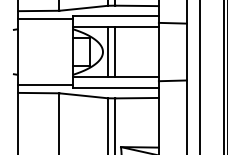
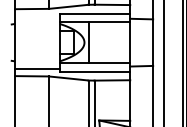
line: (45, 19) -> (37, 16), removed
line: (115, 51) -> (94, 42), removed

